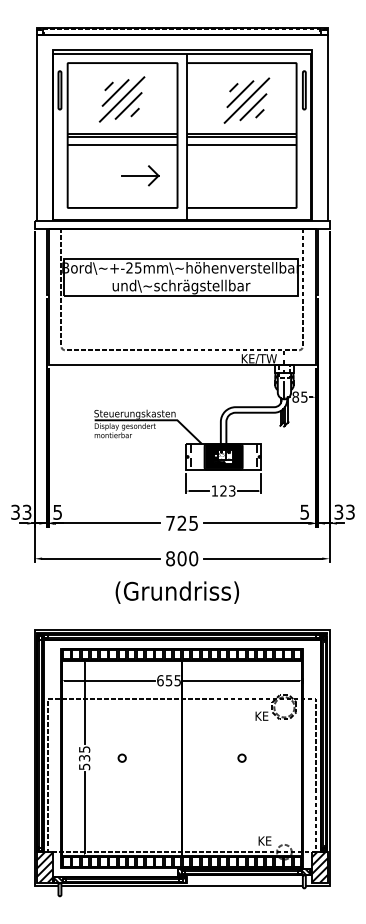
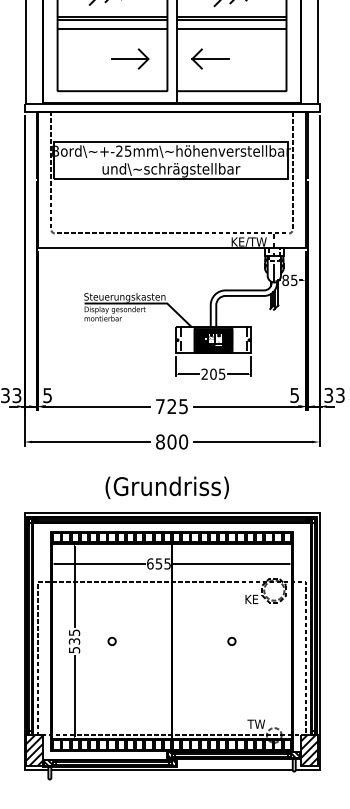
part: (220, 175) -> (210, 58), added
text: (223, 490) -> (213, 373), 123 -> 205
text: (176, 592) -> (166, 487), moved
text: (266, 840) -> (256, 723), KE -> TW

